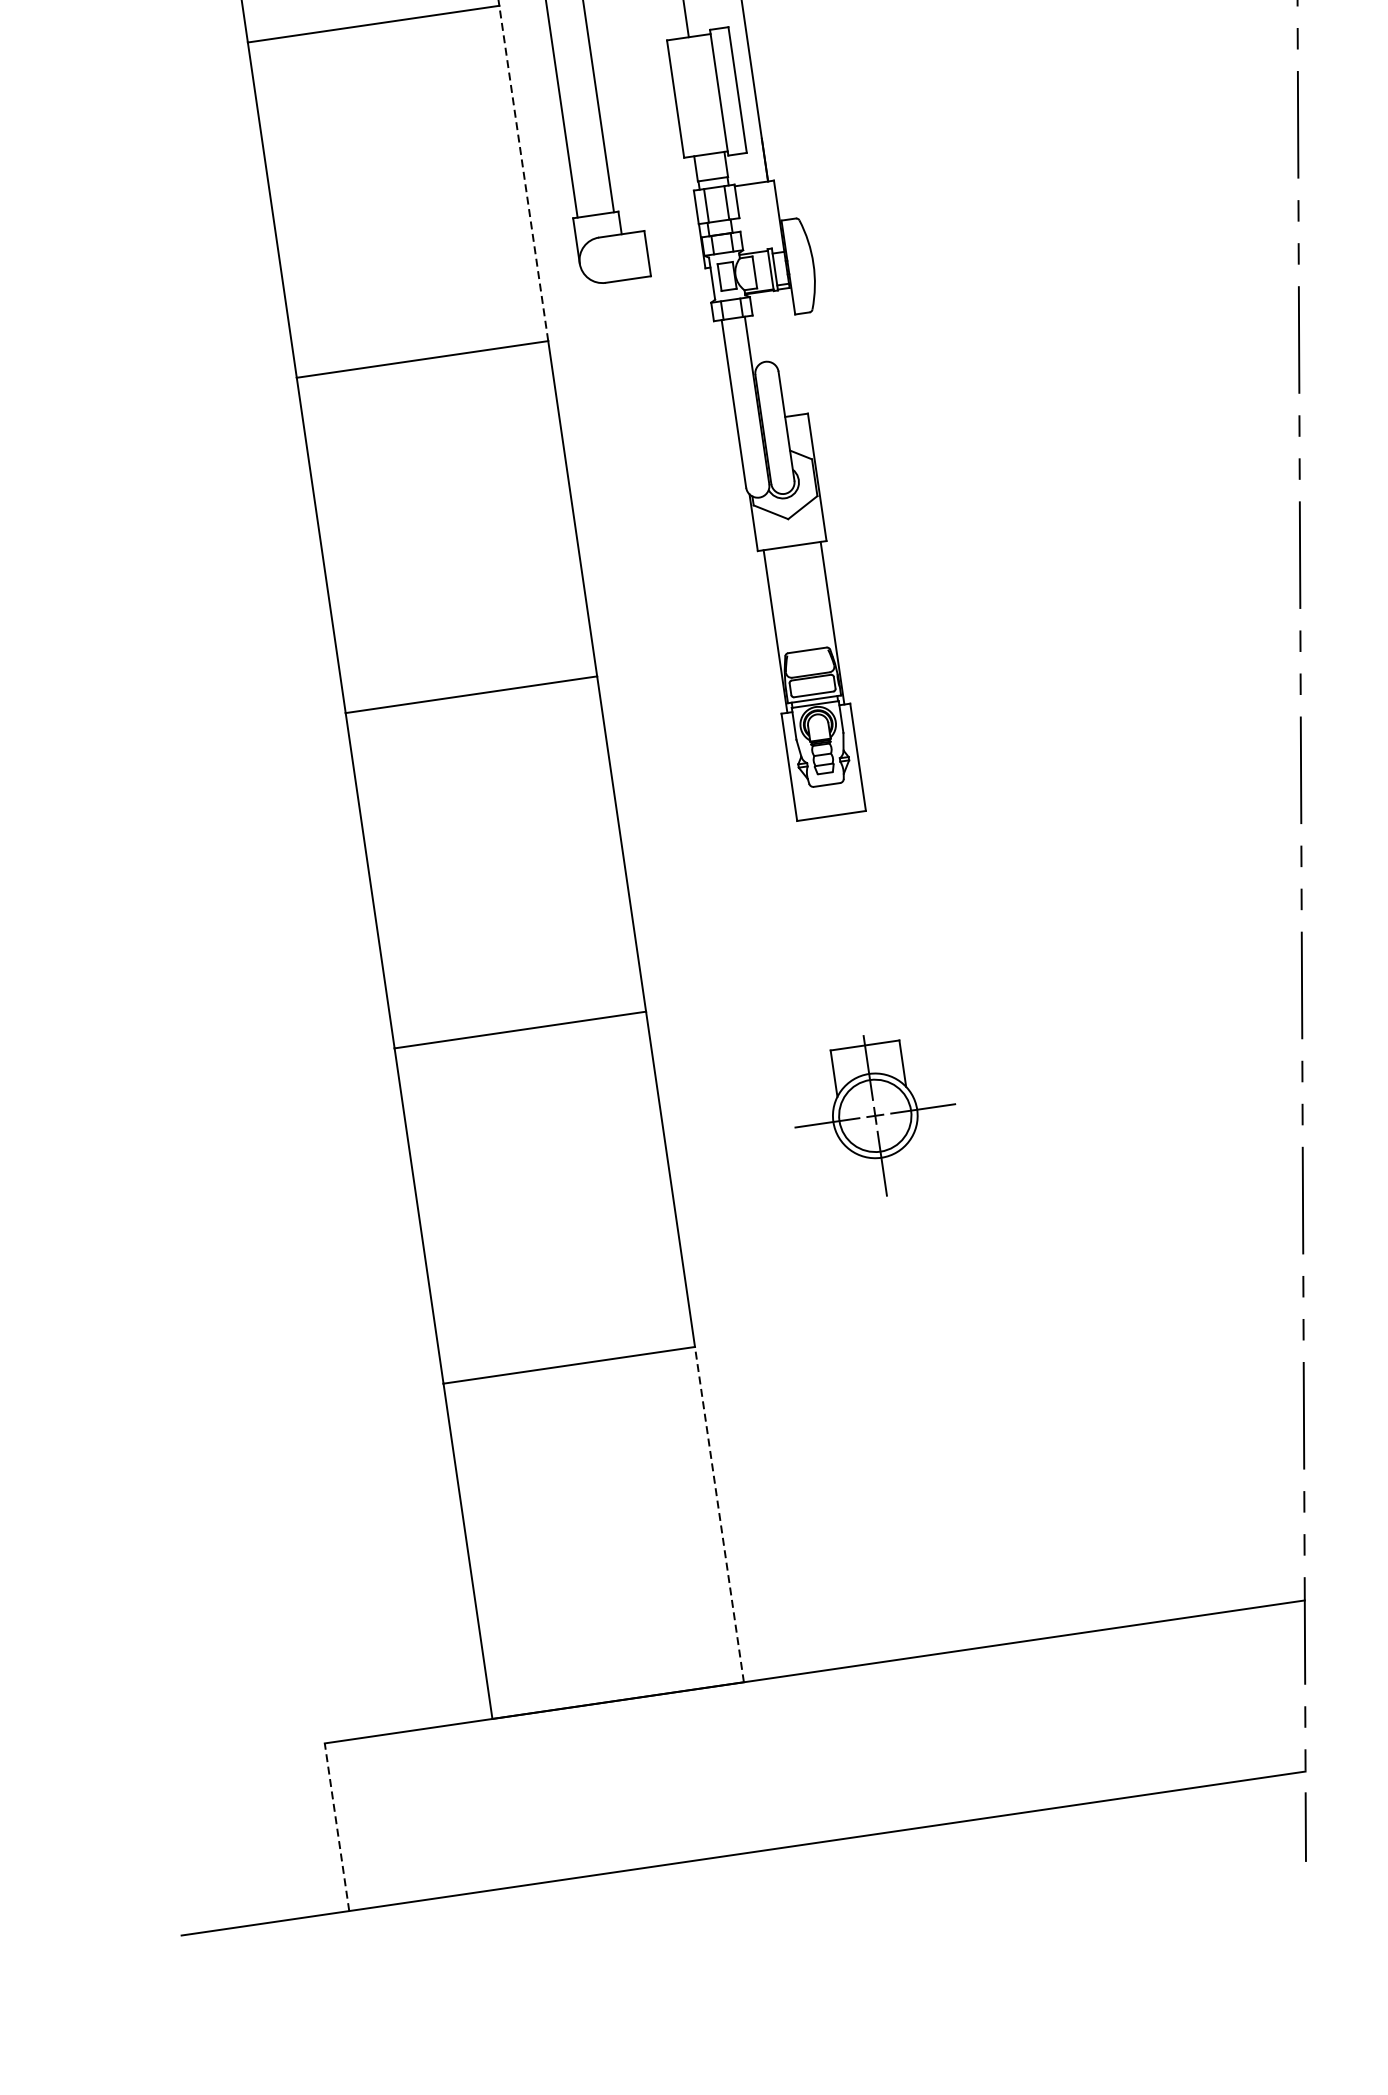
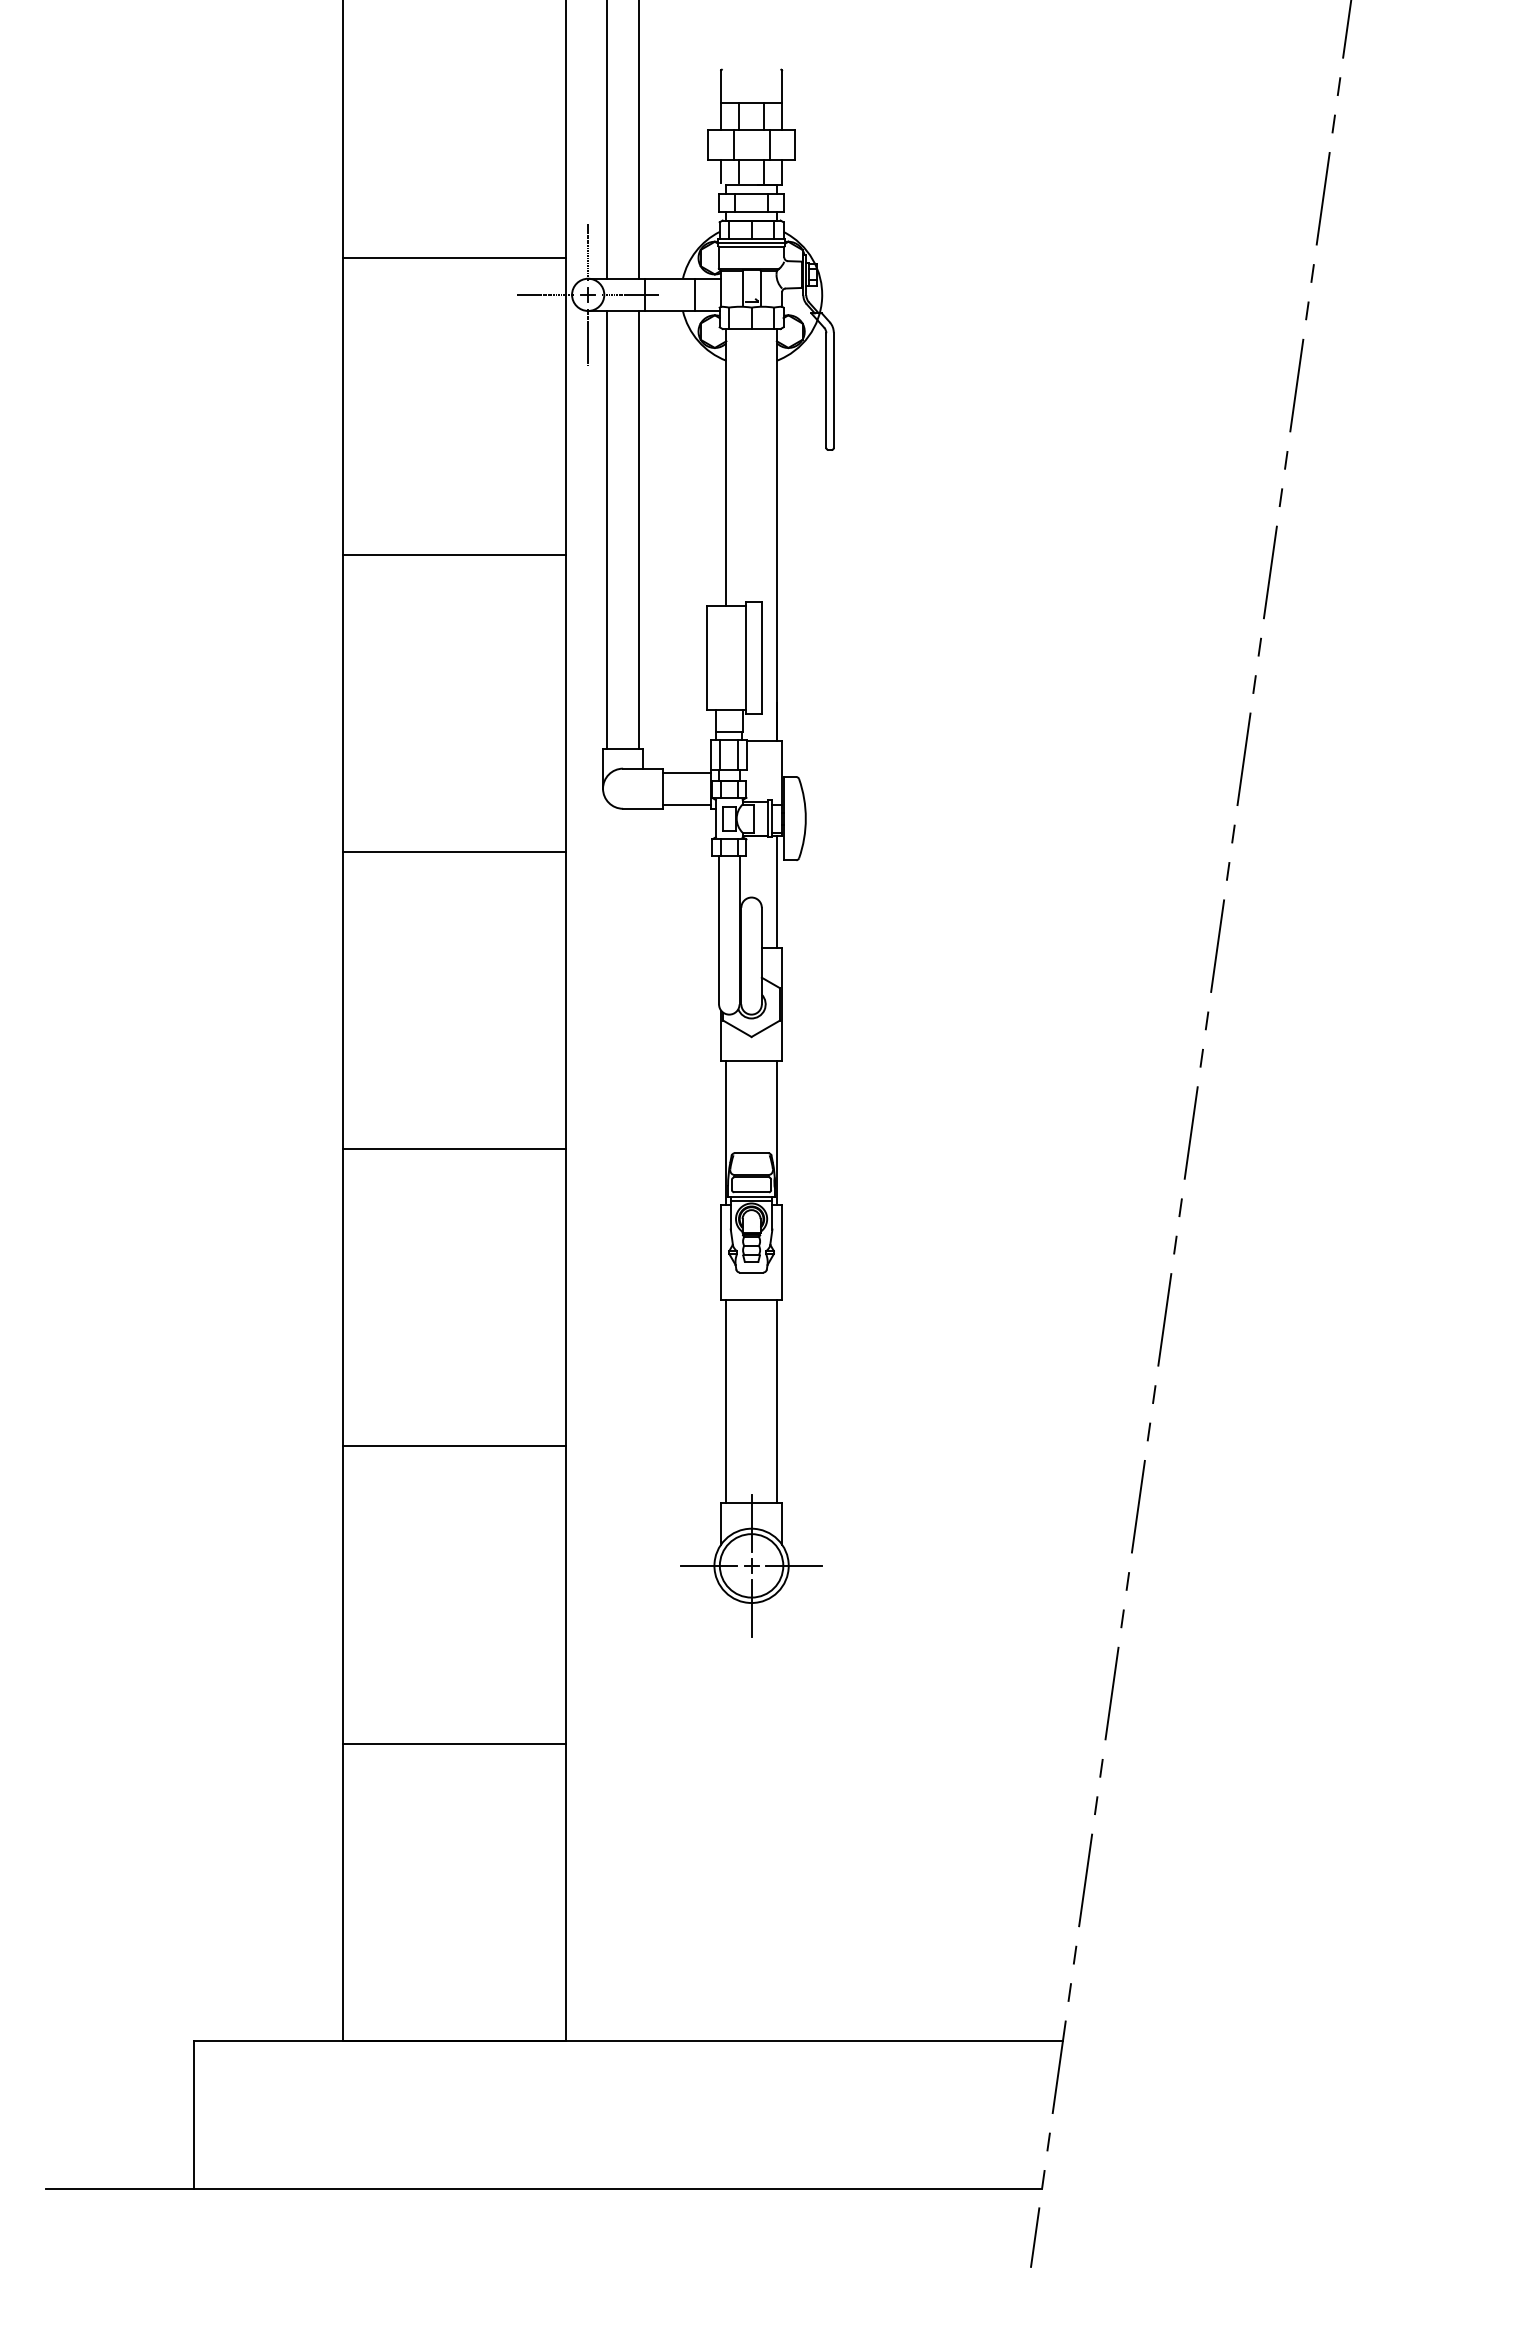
line: (523, 173) -> (565, 703), dashed -> solid
line: (672, 231) -> (687, 772), added
line: (677, 267) -> (687, 804), added
line: (792, 350) -> (776, 891), added
line: (876, 926) -> (776, 1401), added
line: (819, 934) -> (726, 1401), added
line: (719, 1515) -> (565, 1892), dashed -> solid
line: (337, 1826) -> (194, 2114), dashed -> solid

